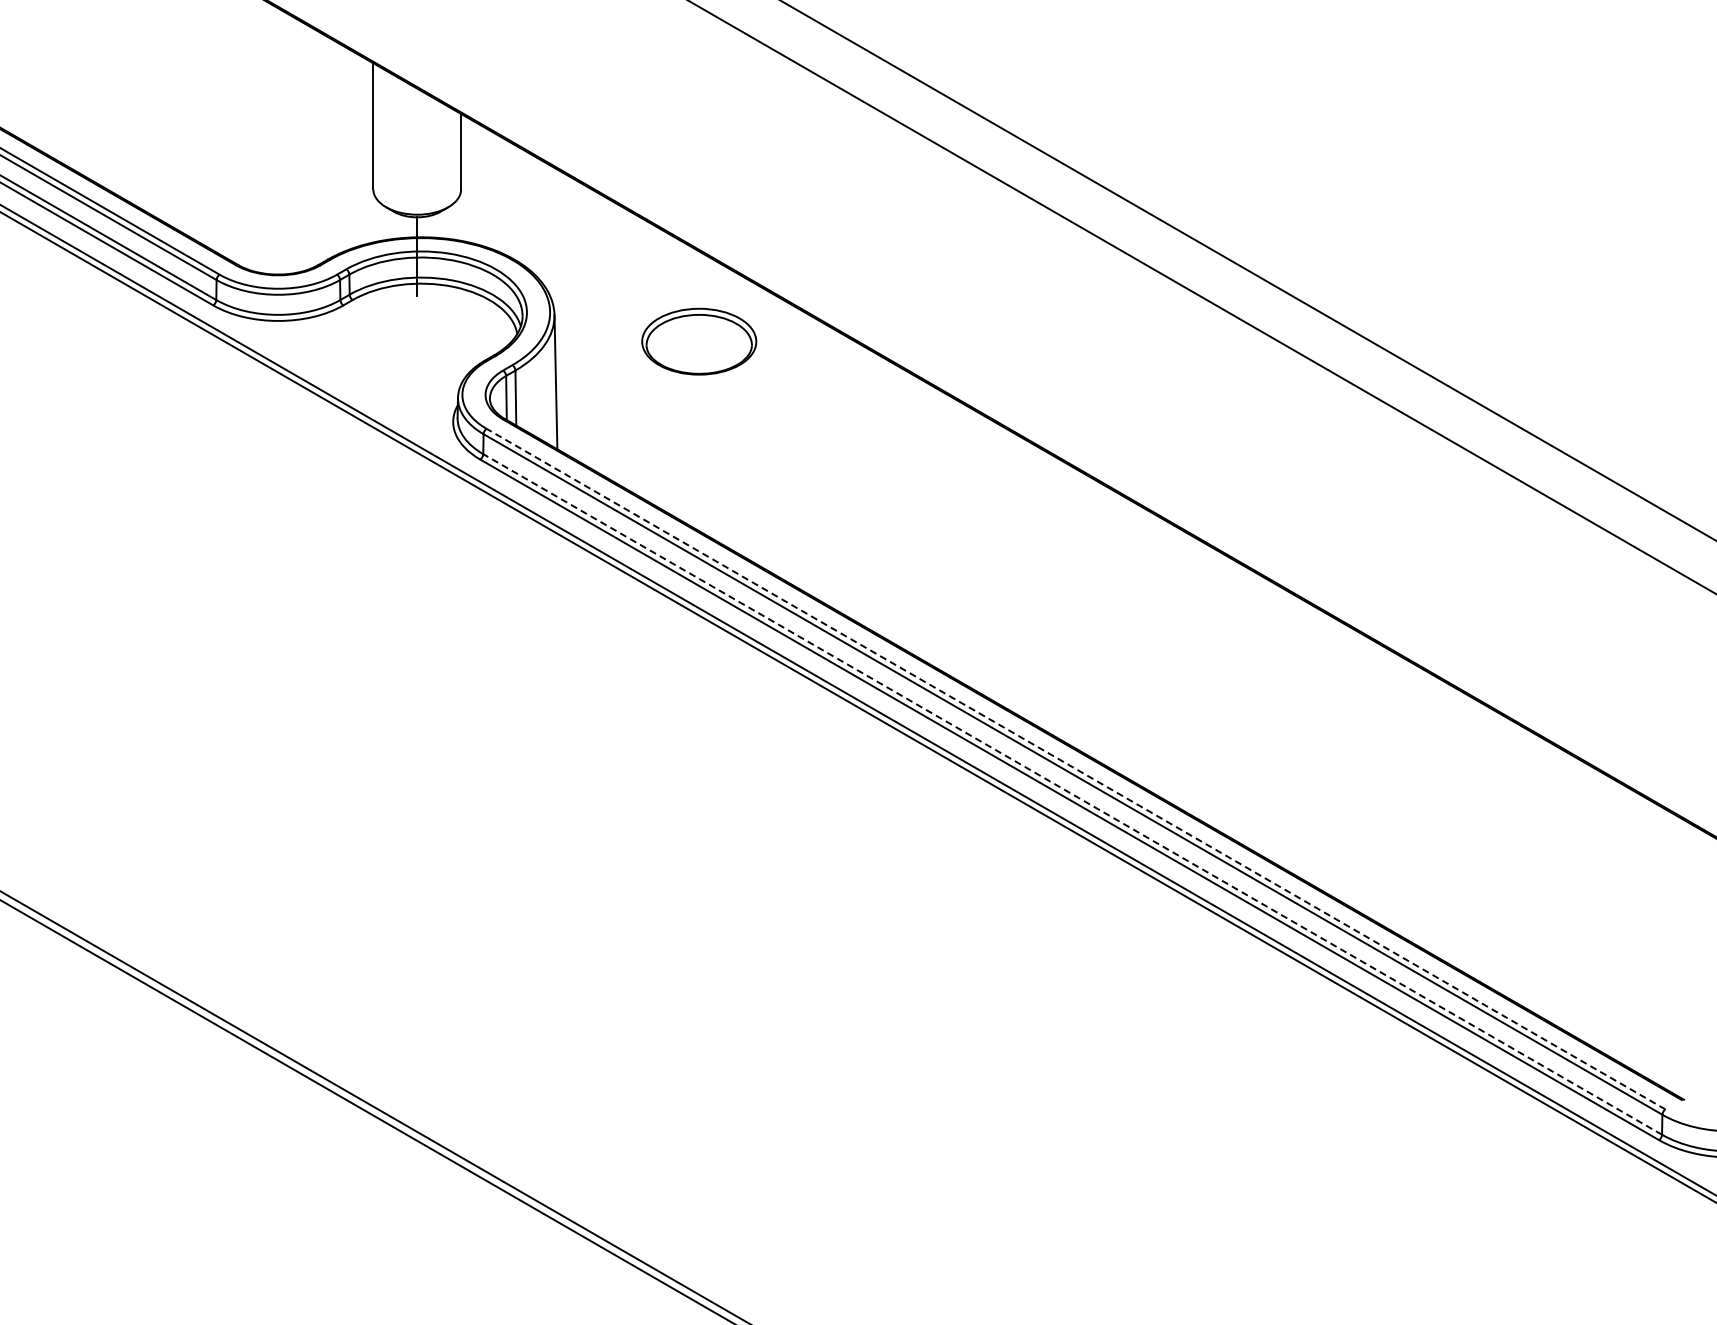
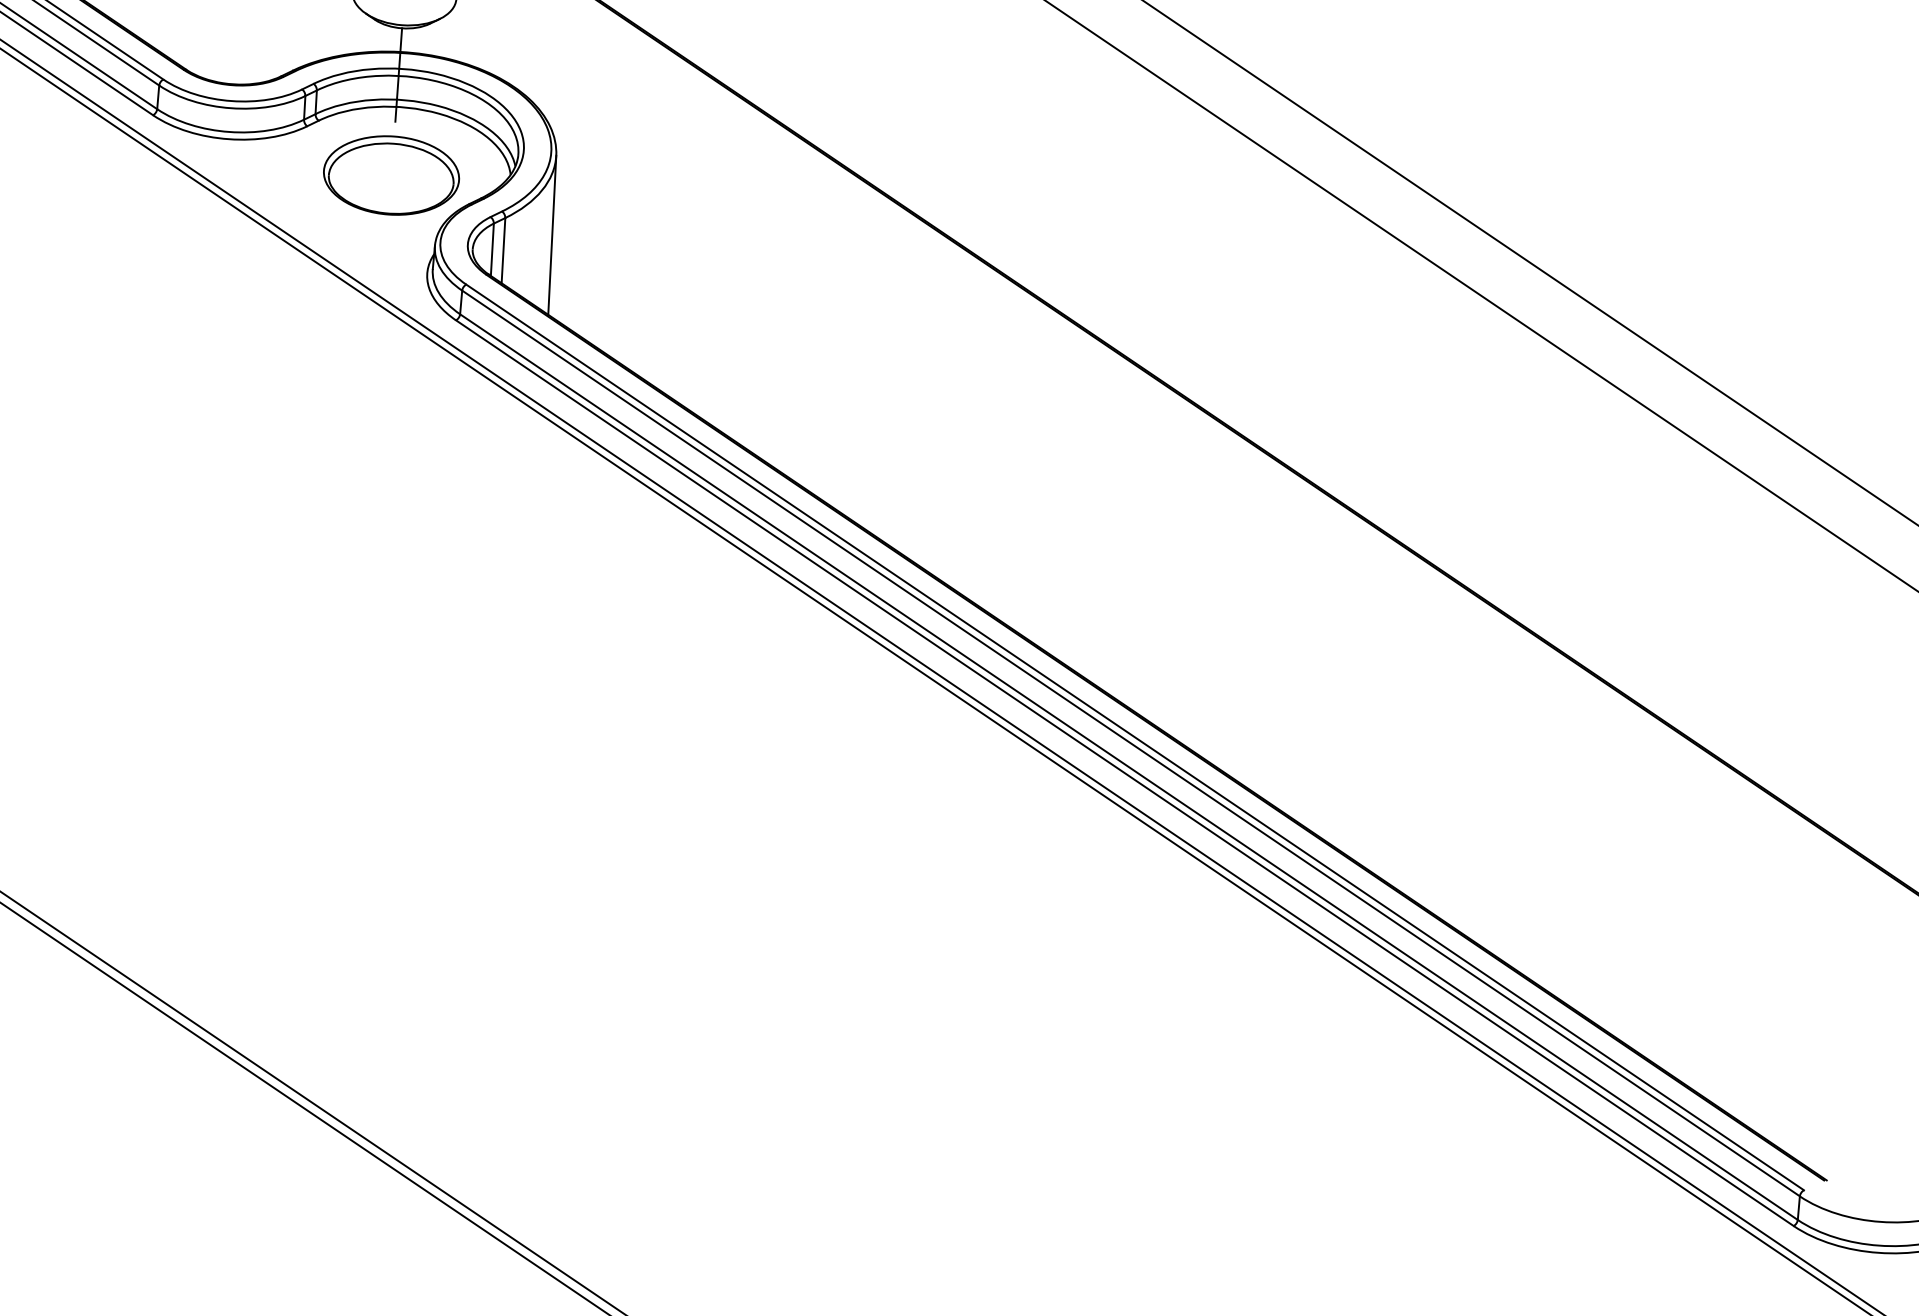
part: (699, 341) -> (391, 175), moved
line: (1076, 769) -> (1135, 737), dashed -> solid
line: (1072, 794) -> (1128, 767), dashed -> solid

